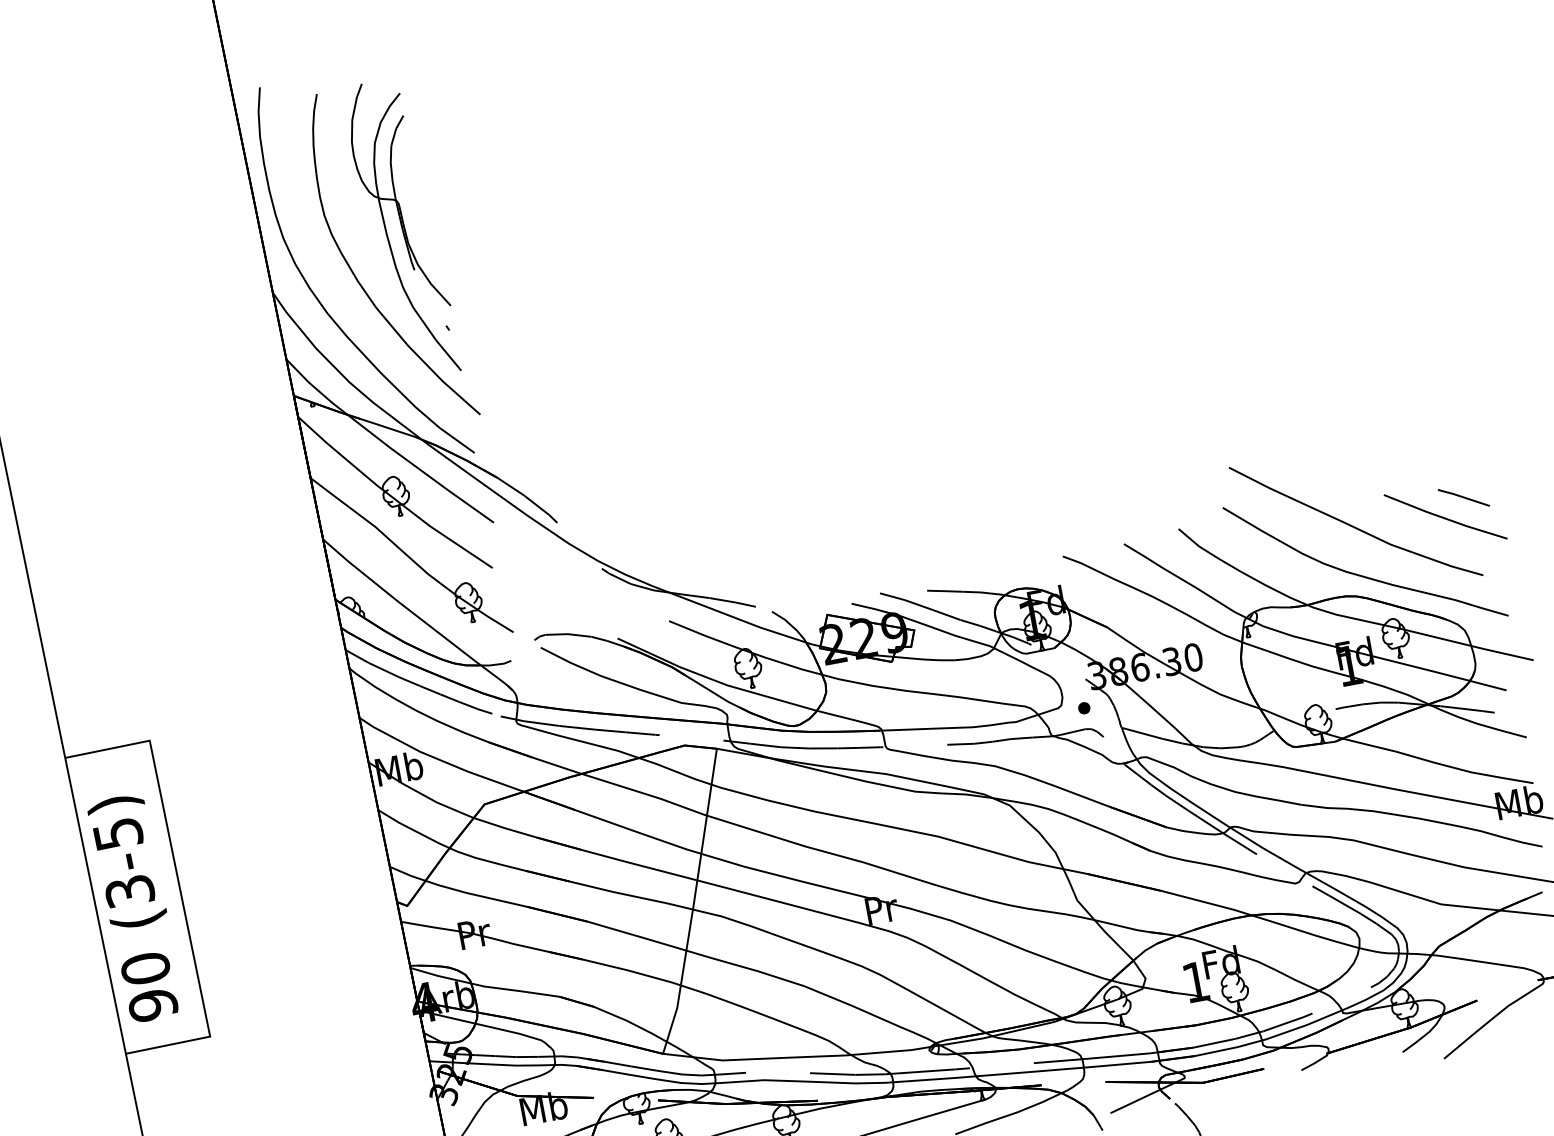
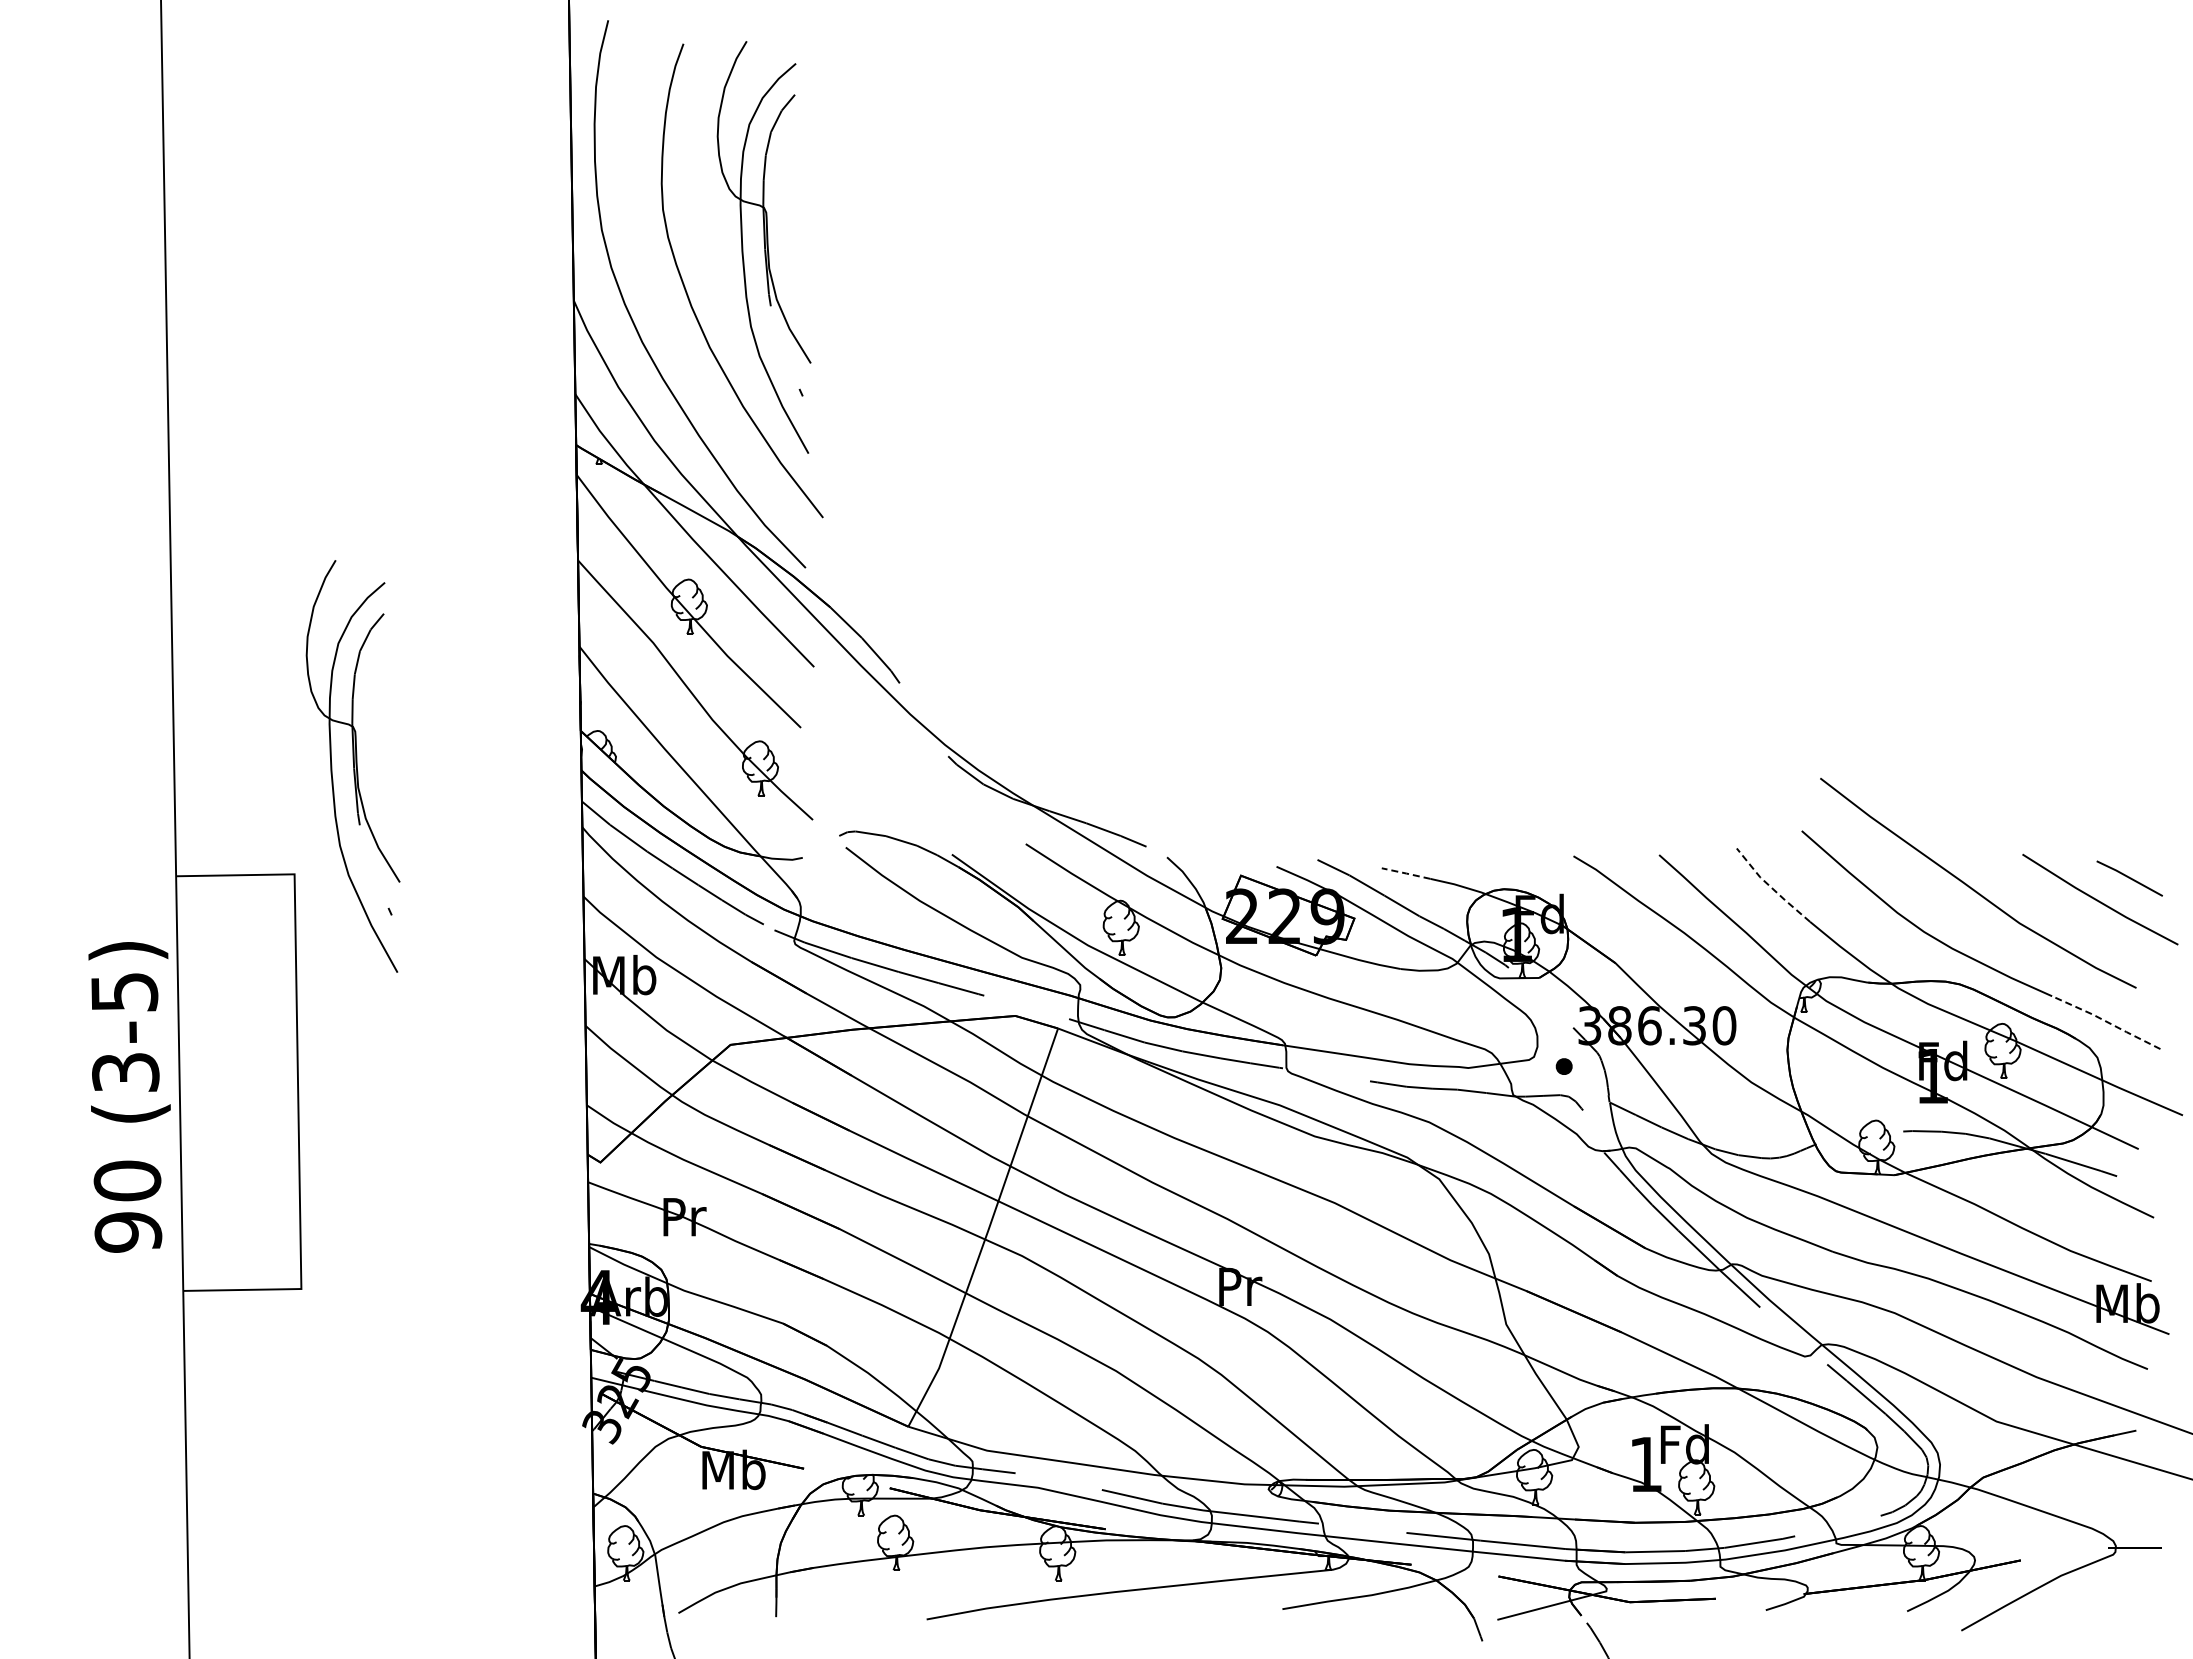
line: (1208, 552) -> (1771, 887), solid -> dashed
line: (945, 591) -> (1406, 873), solid -> dashed
line: (1466, 603) -> (2106, 1021), solid -> dashed
part: (176, 655) -> (352, 766), added
text: (135, 908) -> (129, 1097), moved

